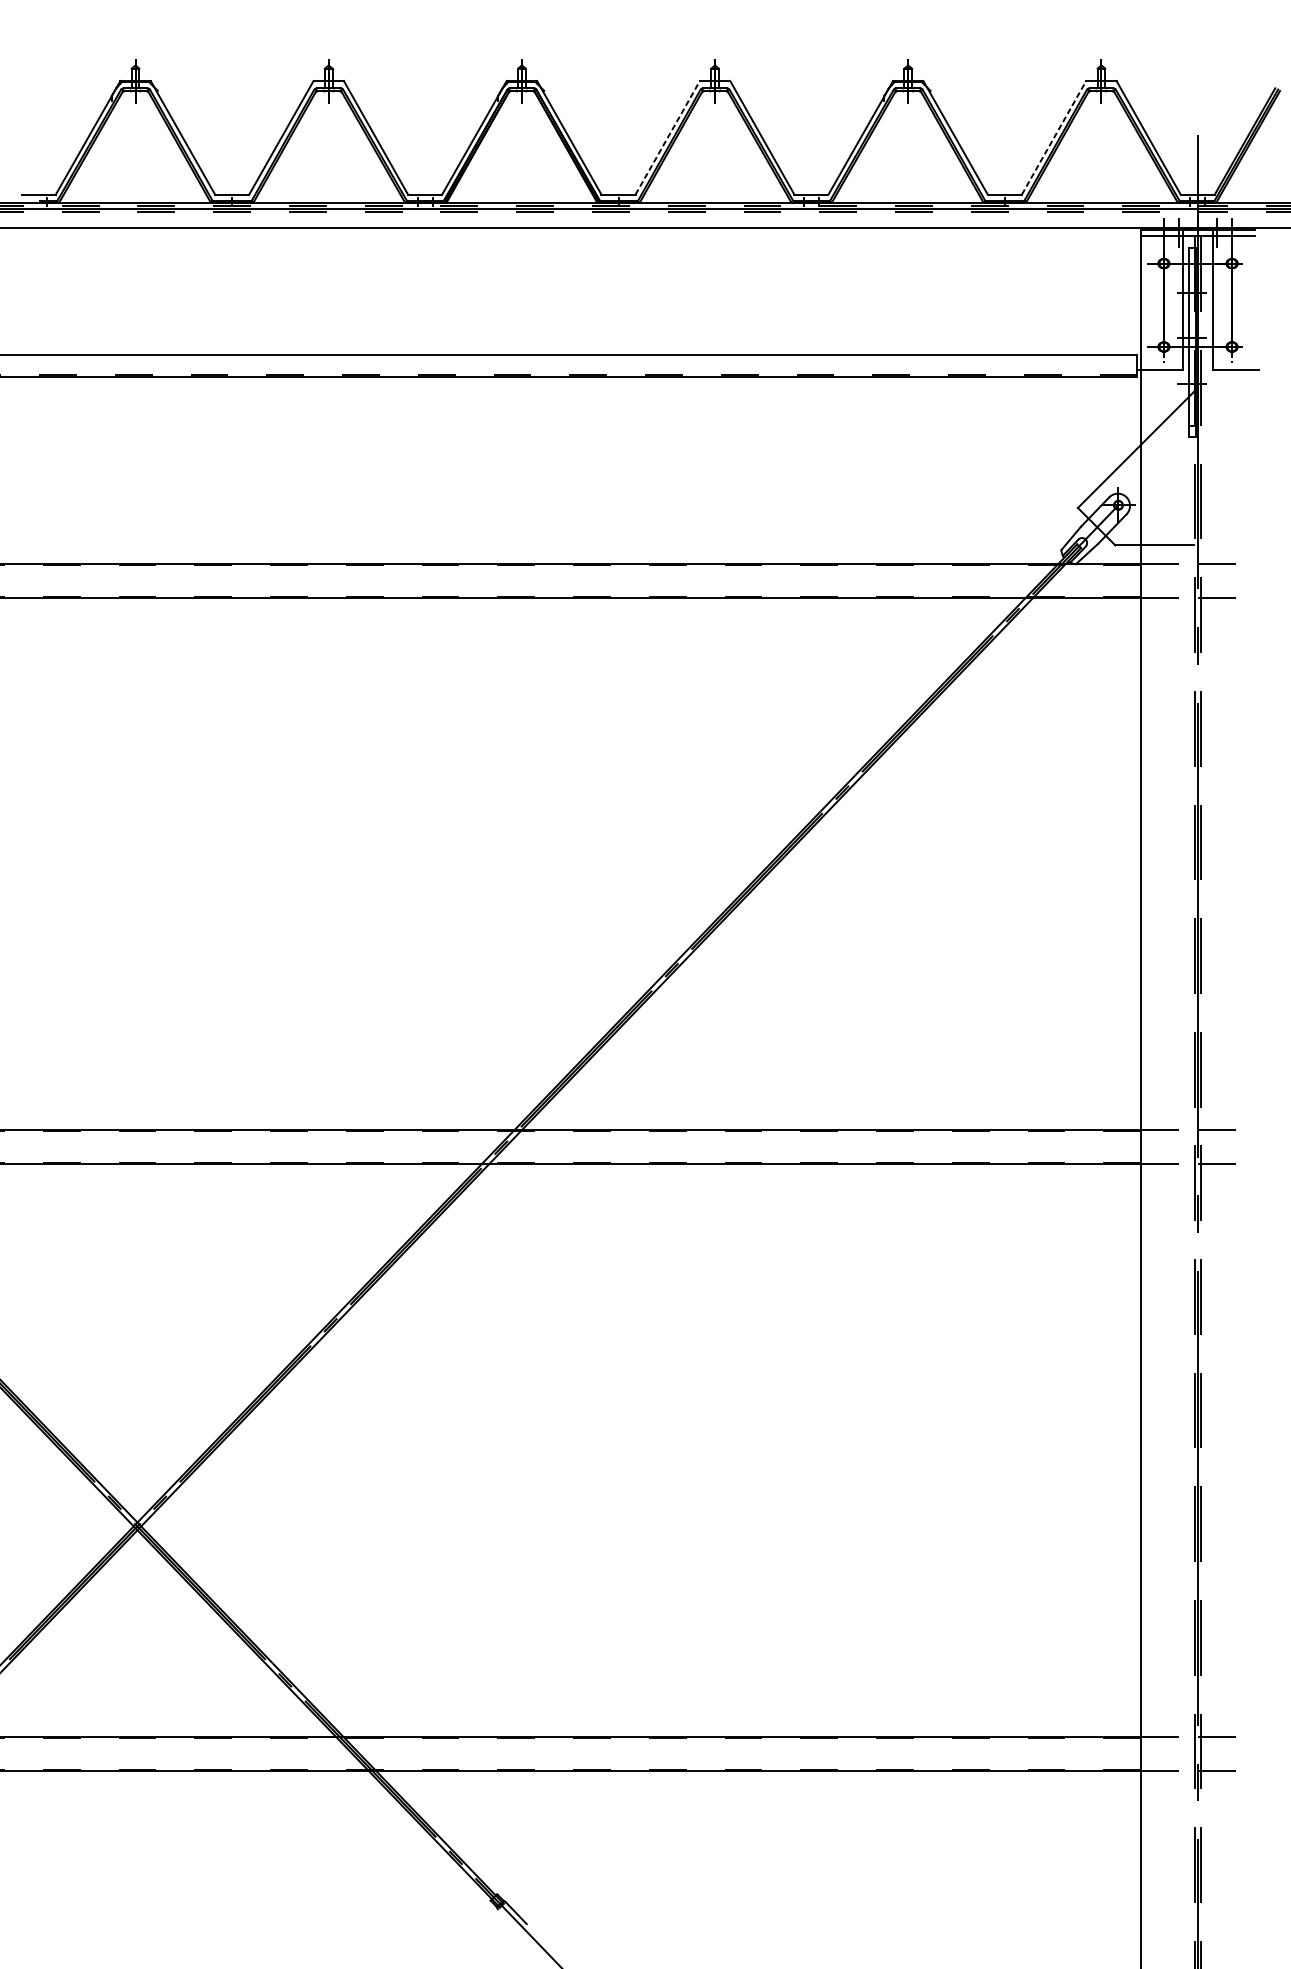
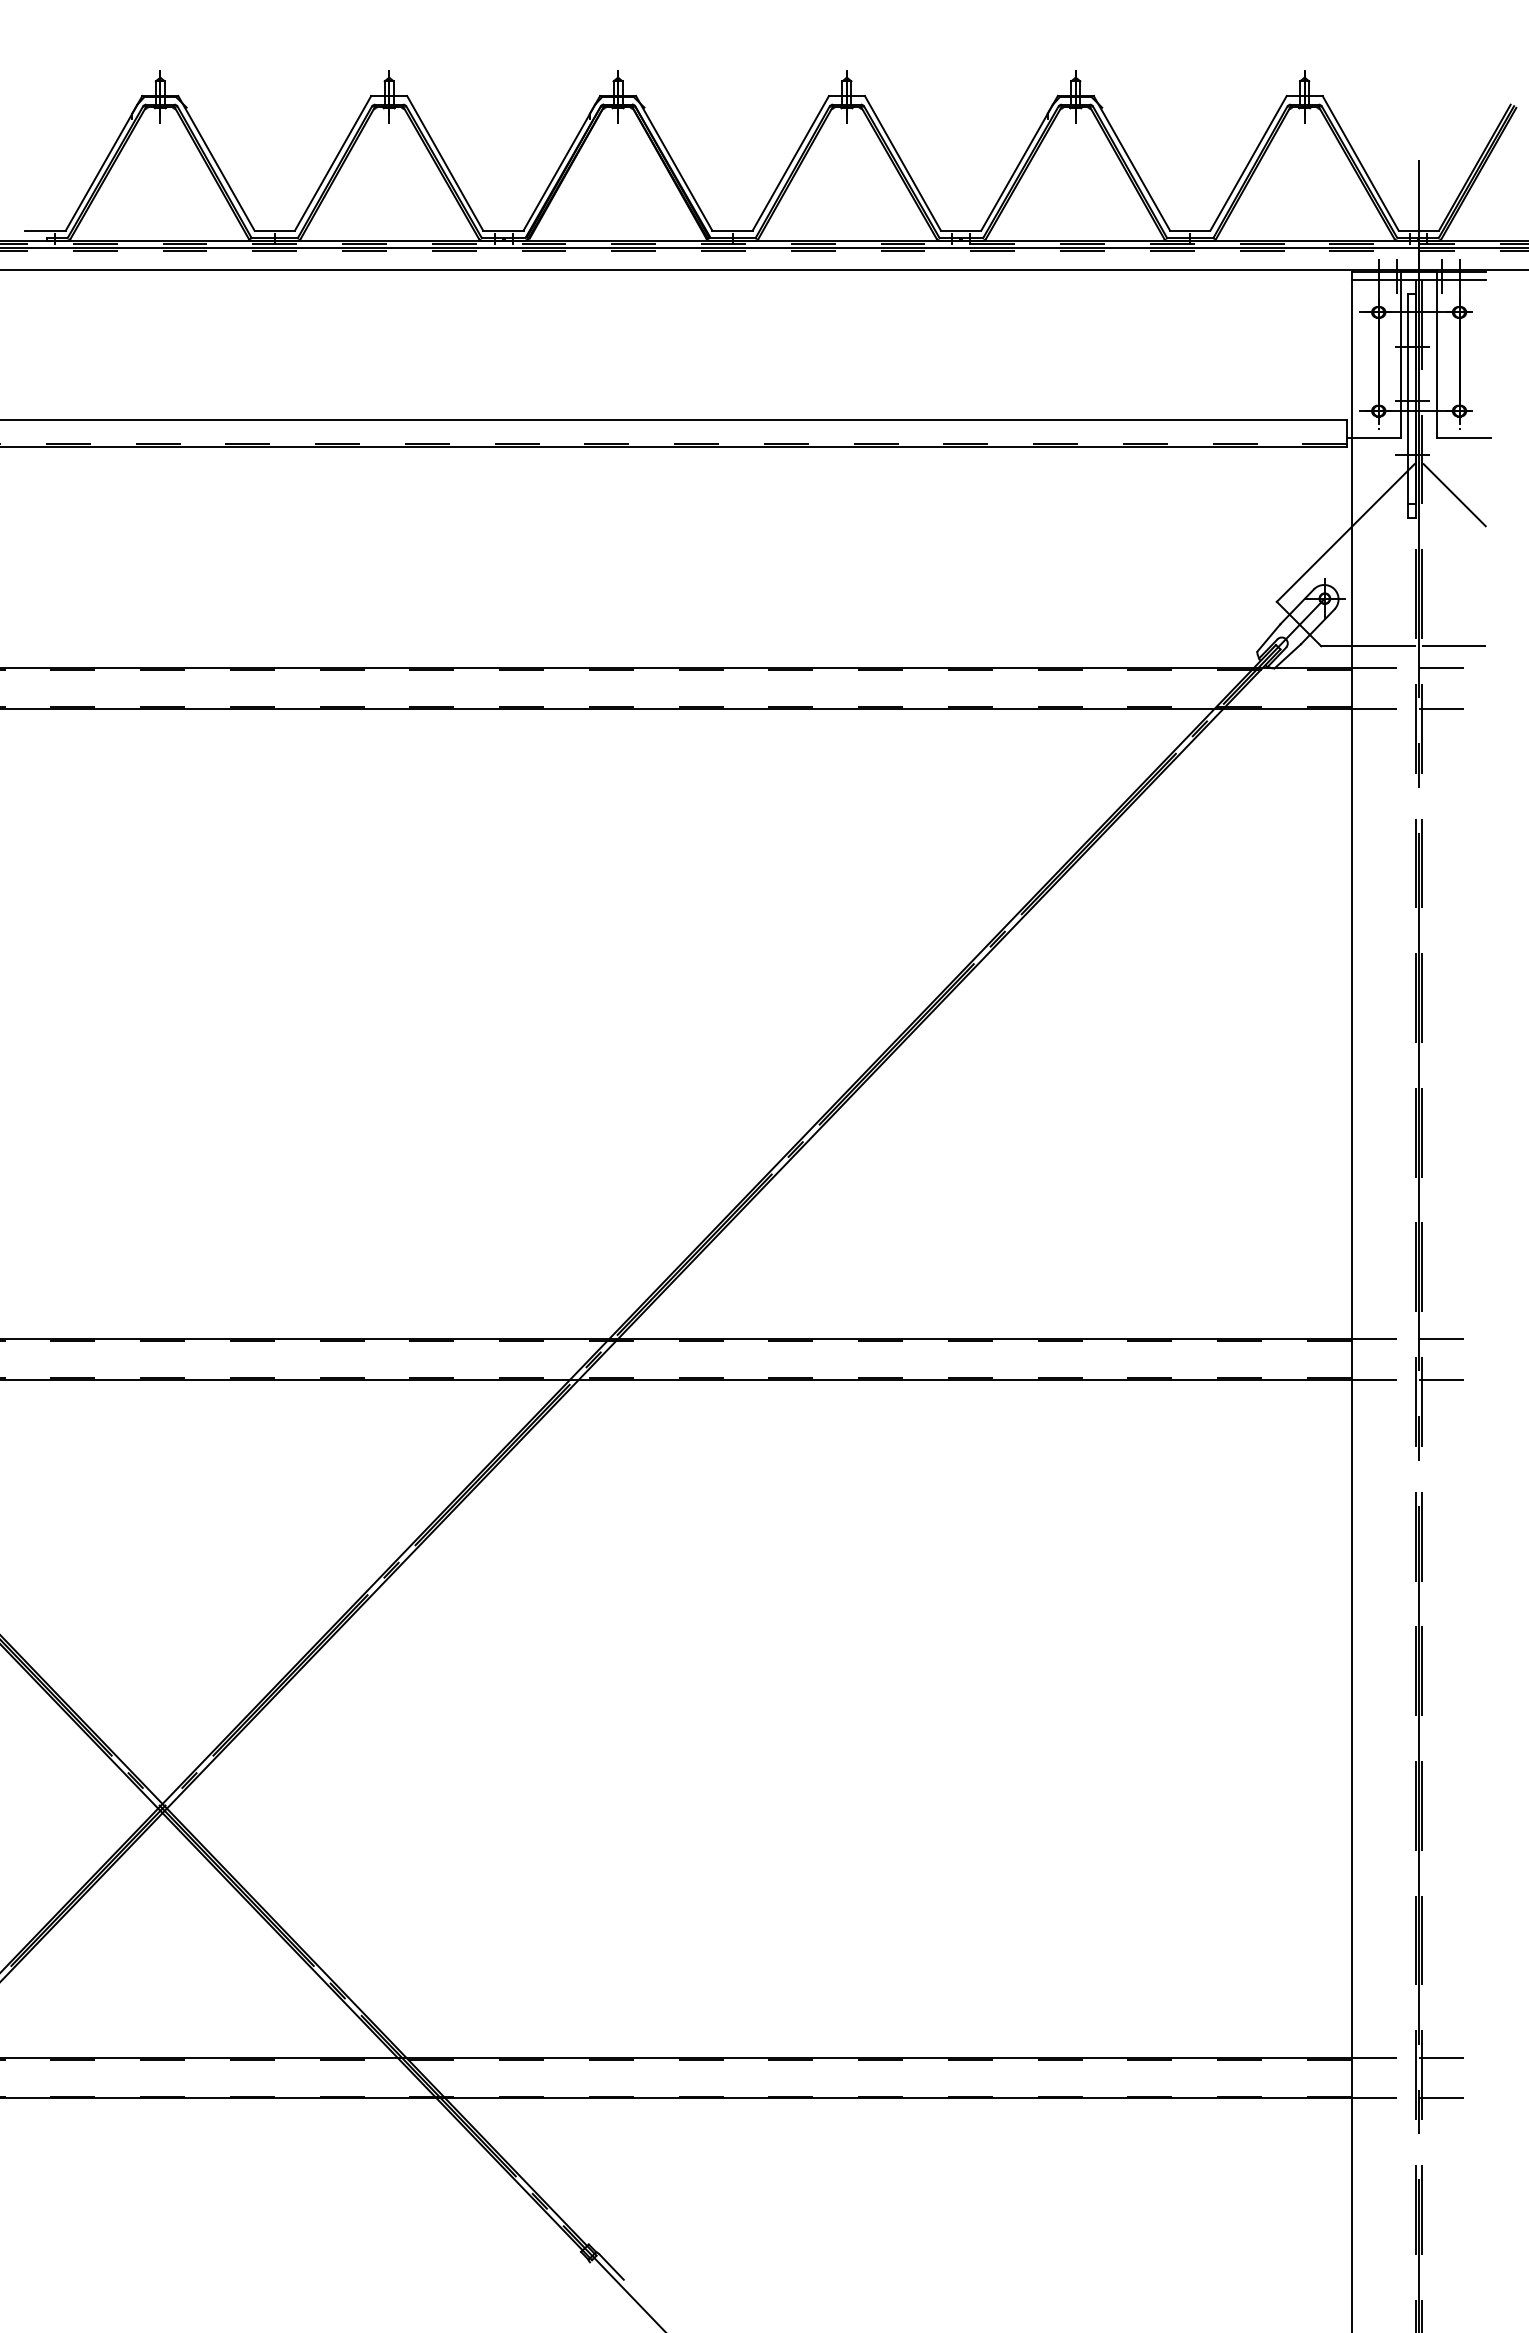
line: (668, 137) -> (791, 162), dashed -> solid
line: (1053, 137) -> (1248, 162), dashed -> solid
line: (1227, 417) -> (1454, 494), added
line: (1227, 545) -> (1454, 646), added

